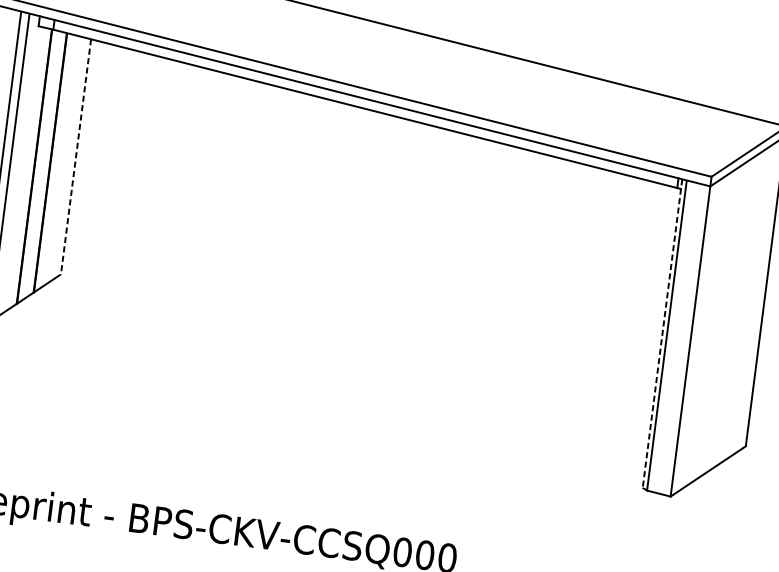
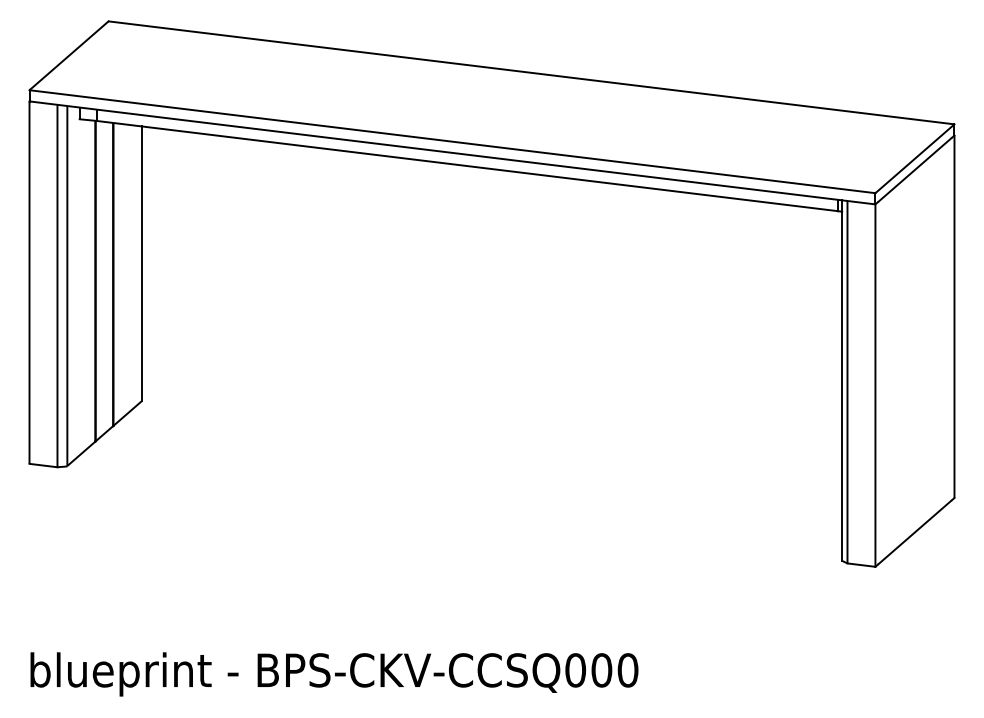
line: (75, 157) -> (141, 264), dashed -> solid
line: (662, 334) -> (842, 381), dashed -> solid

